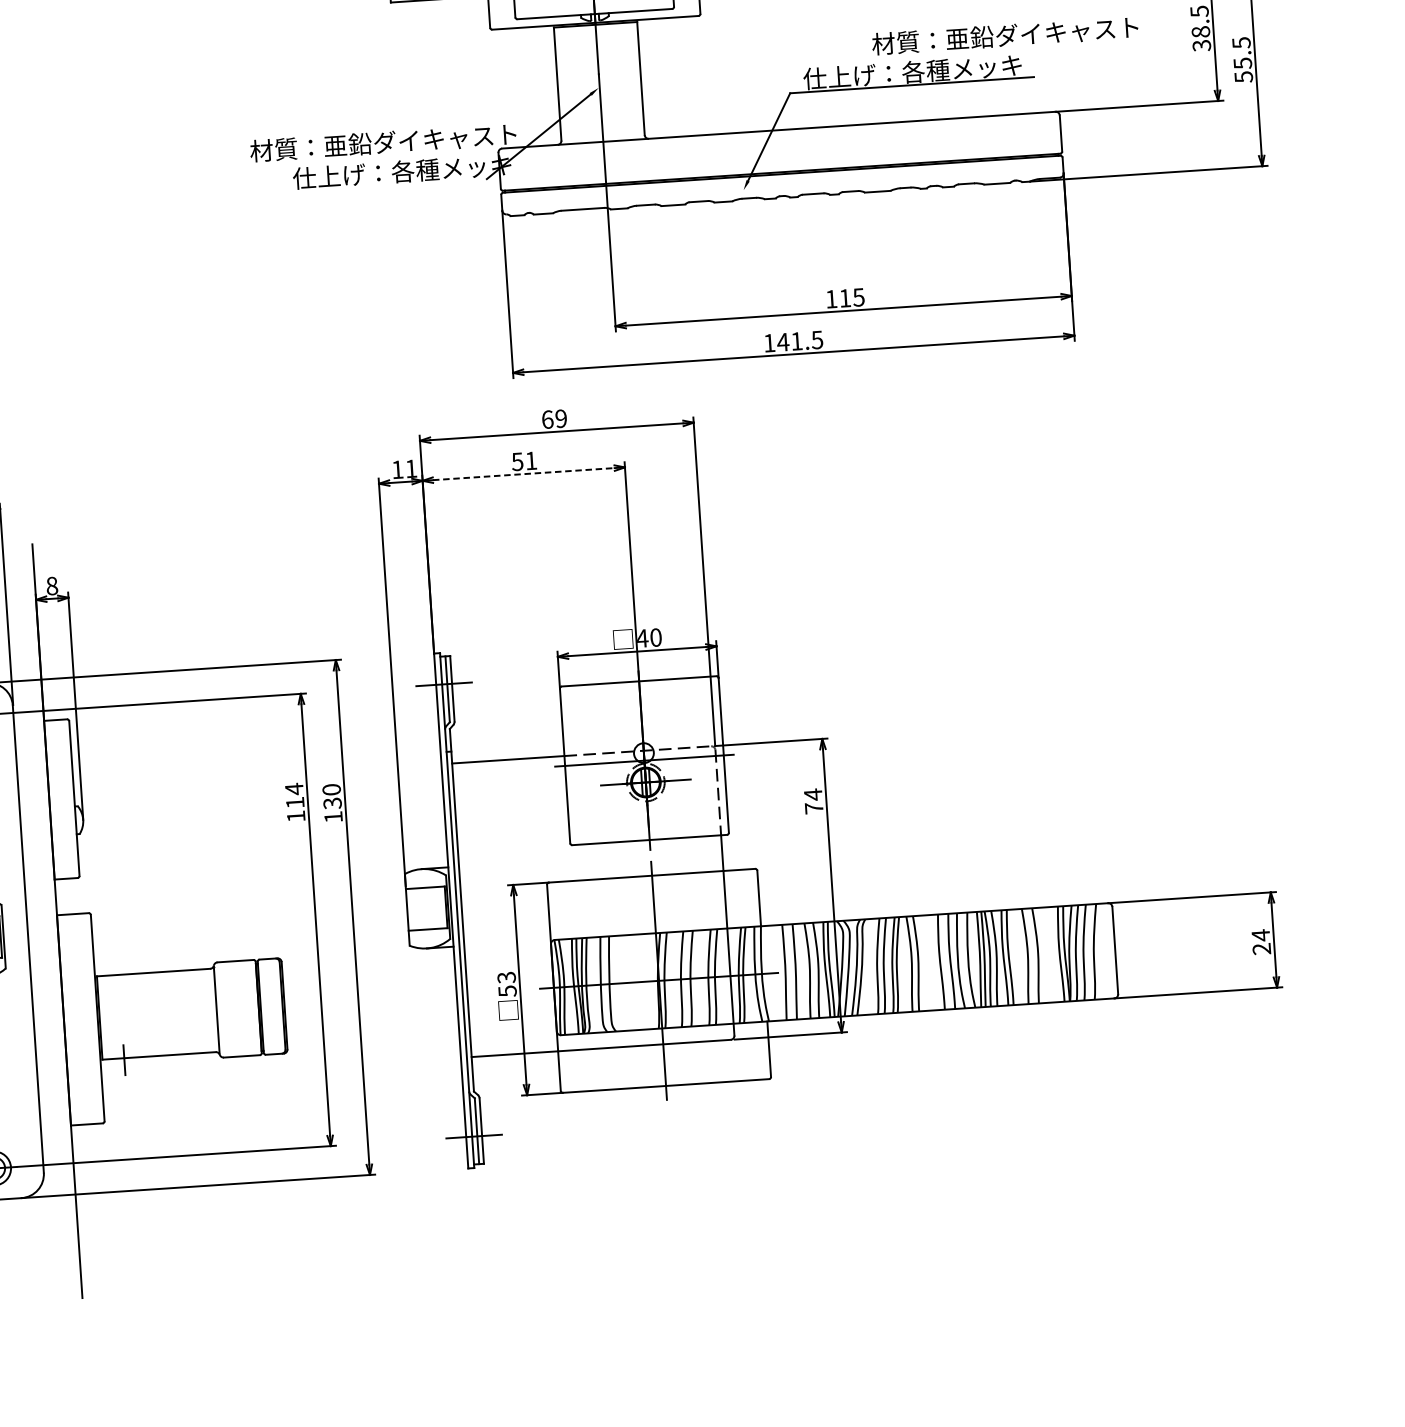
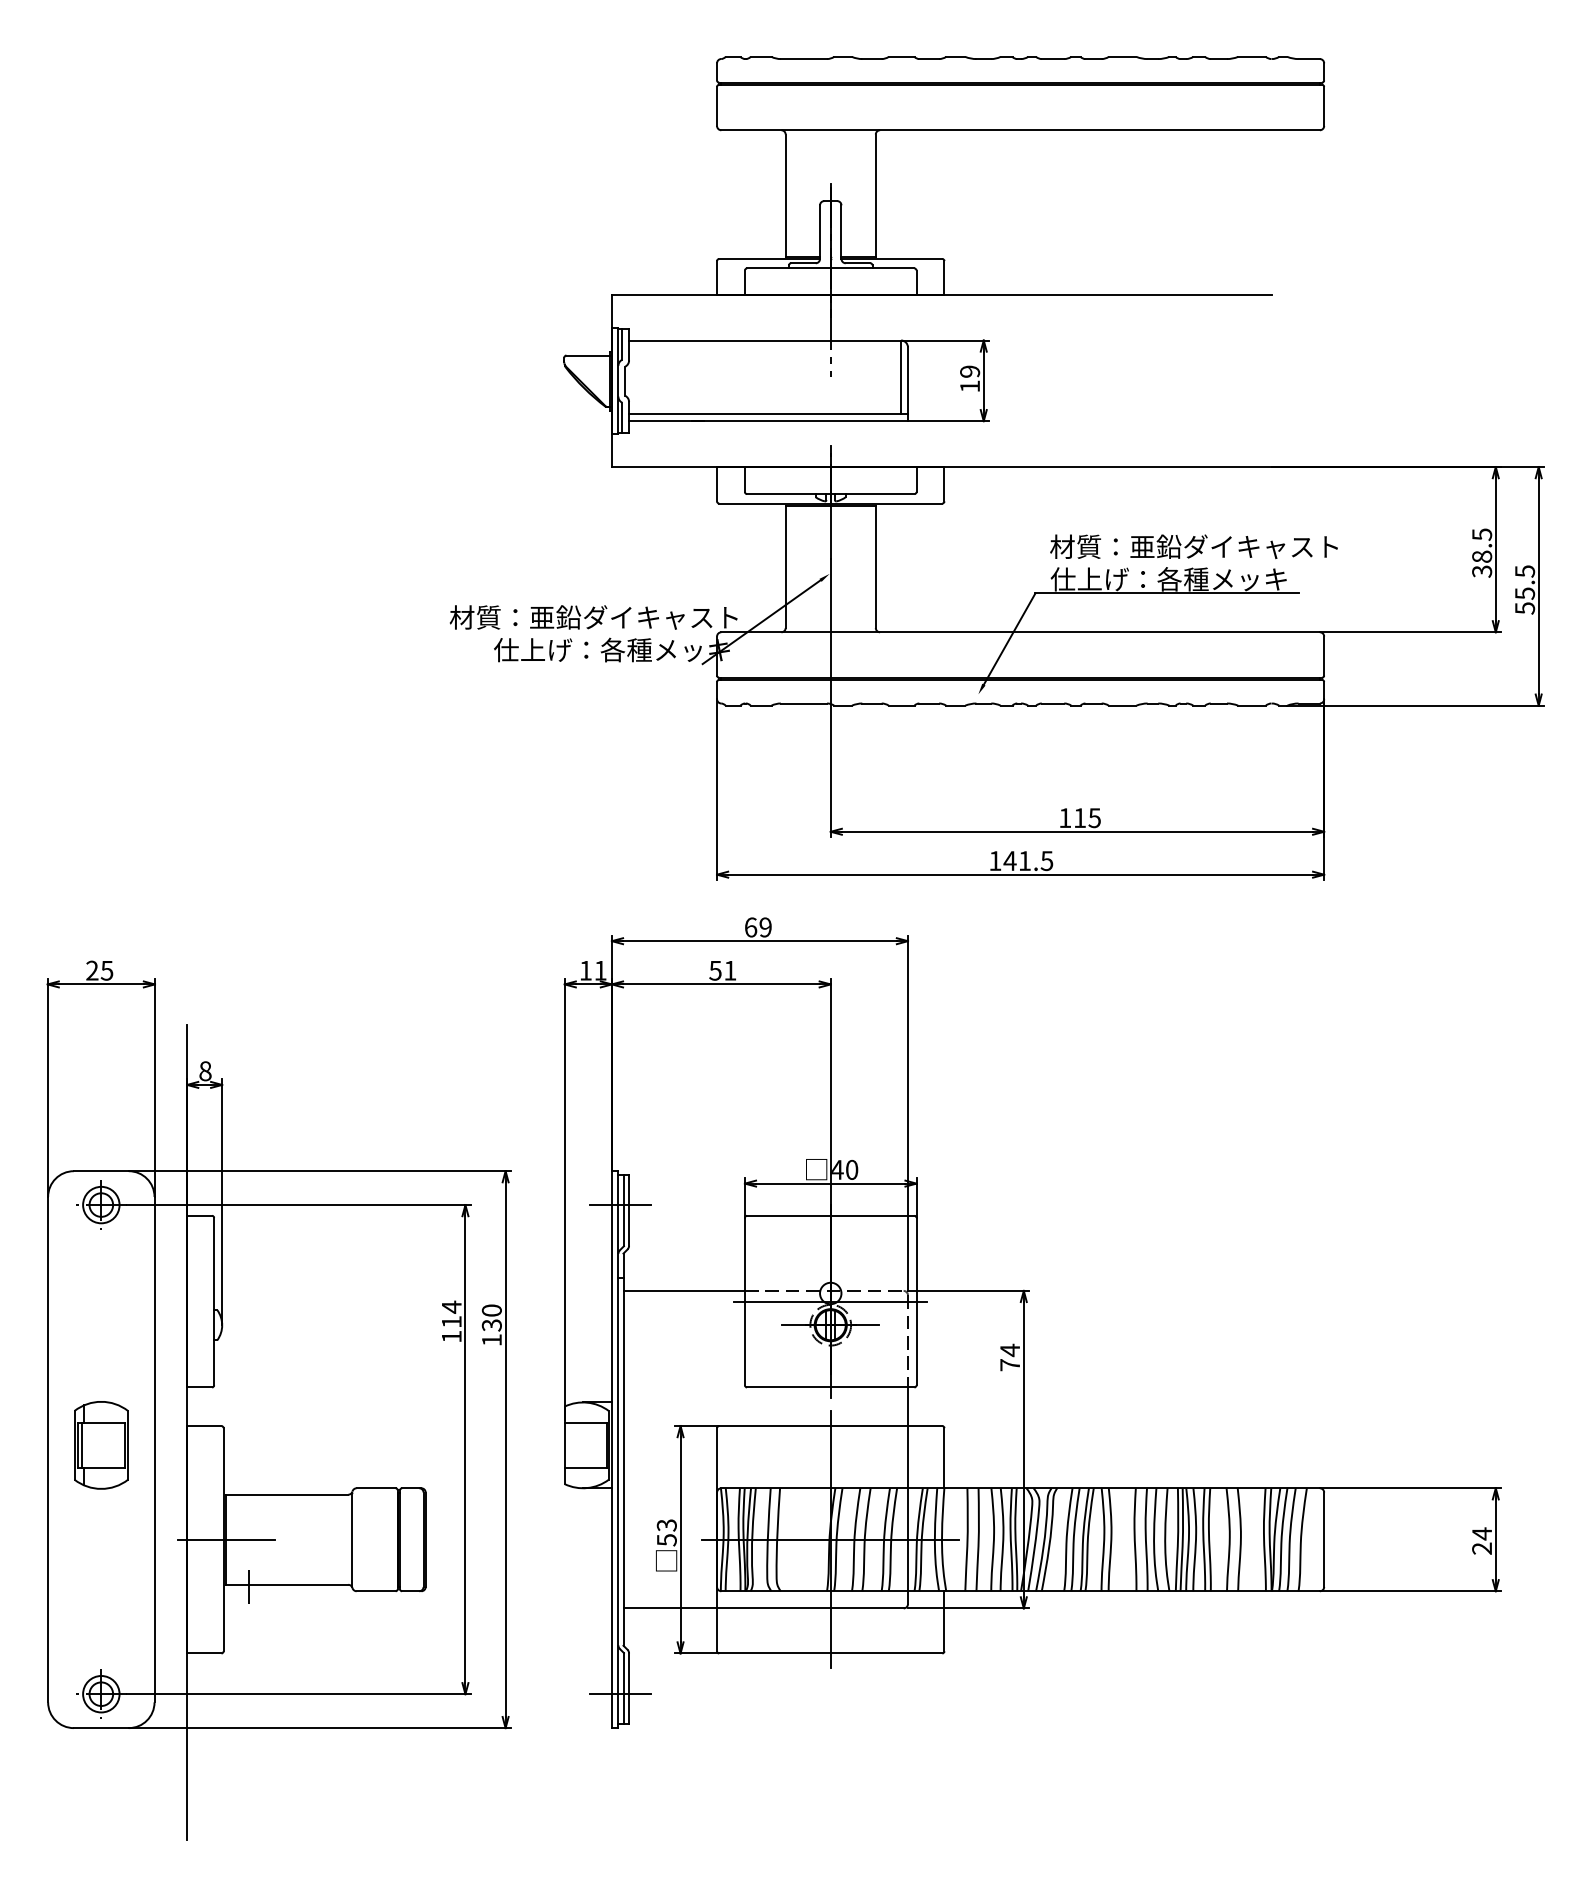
text: (1004, 35) -> (1193, 546), moved
line: (523, 474) -> (721, 984), dashed -> solid
line: (100, 1017) -> (226, 1539), added

